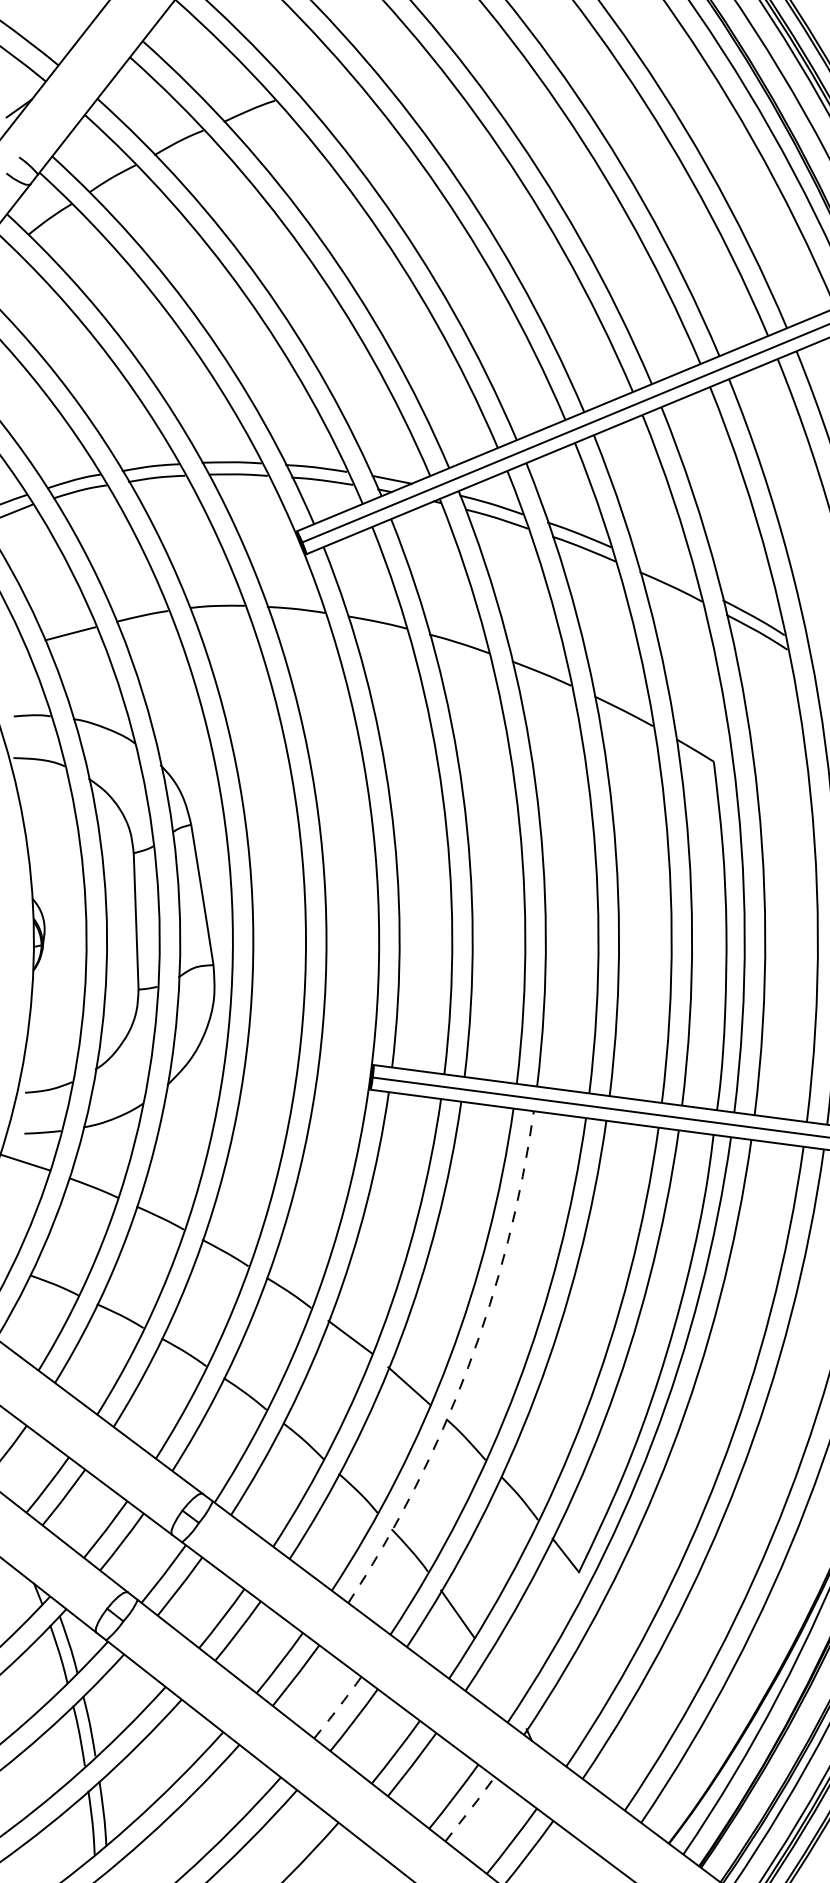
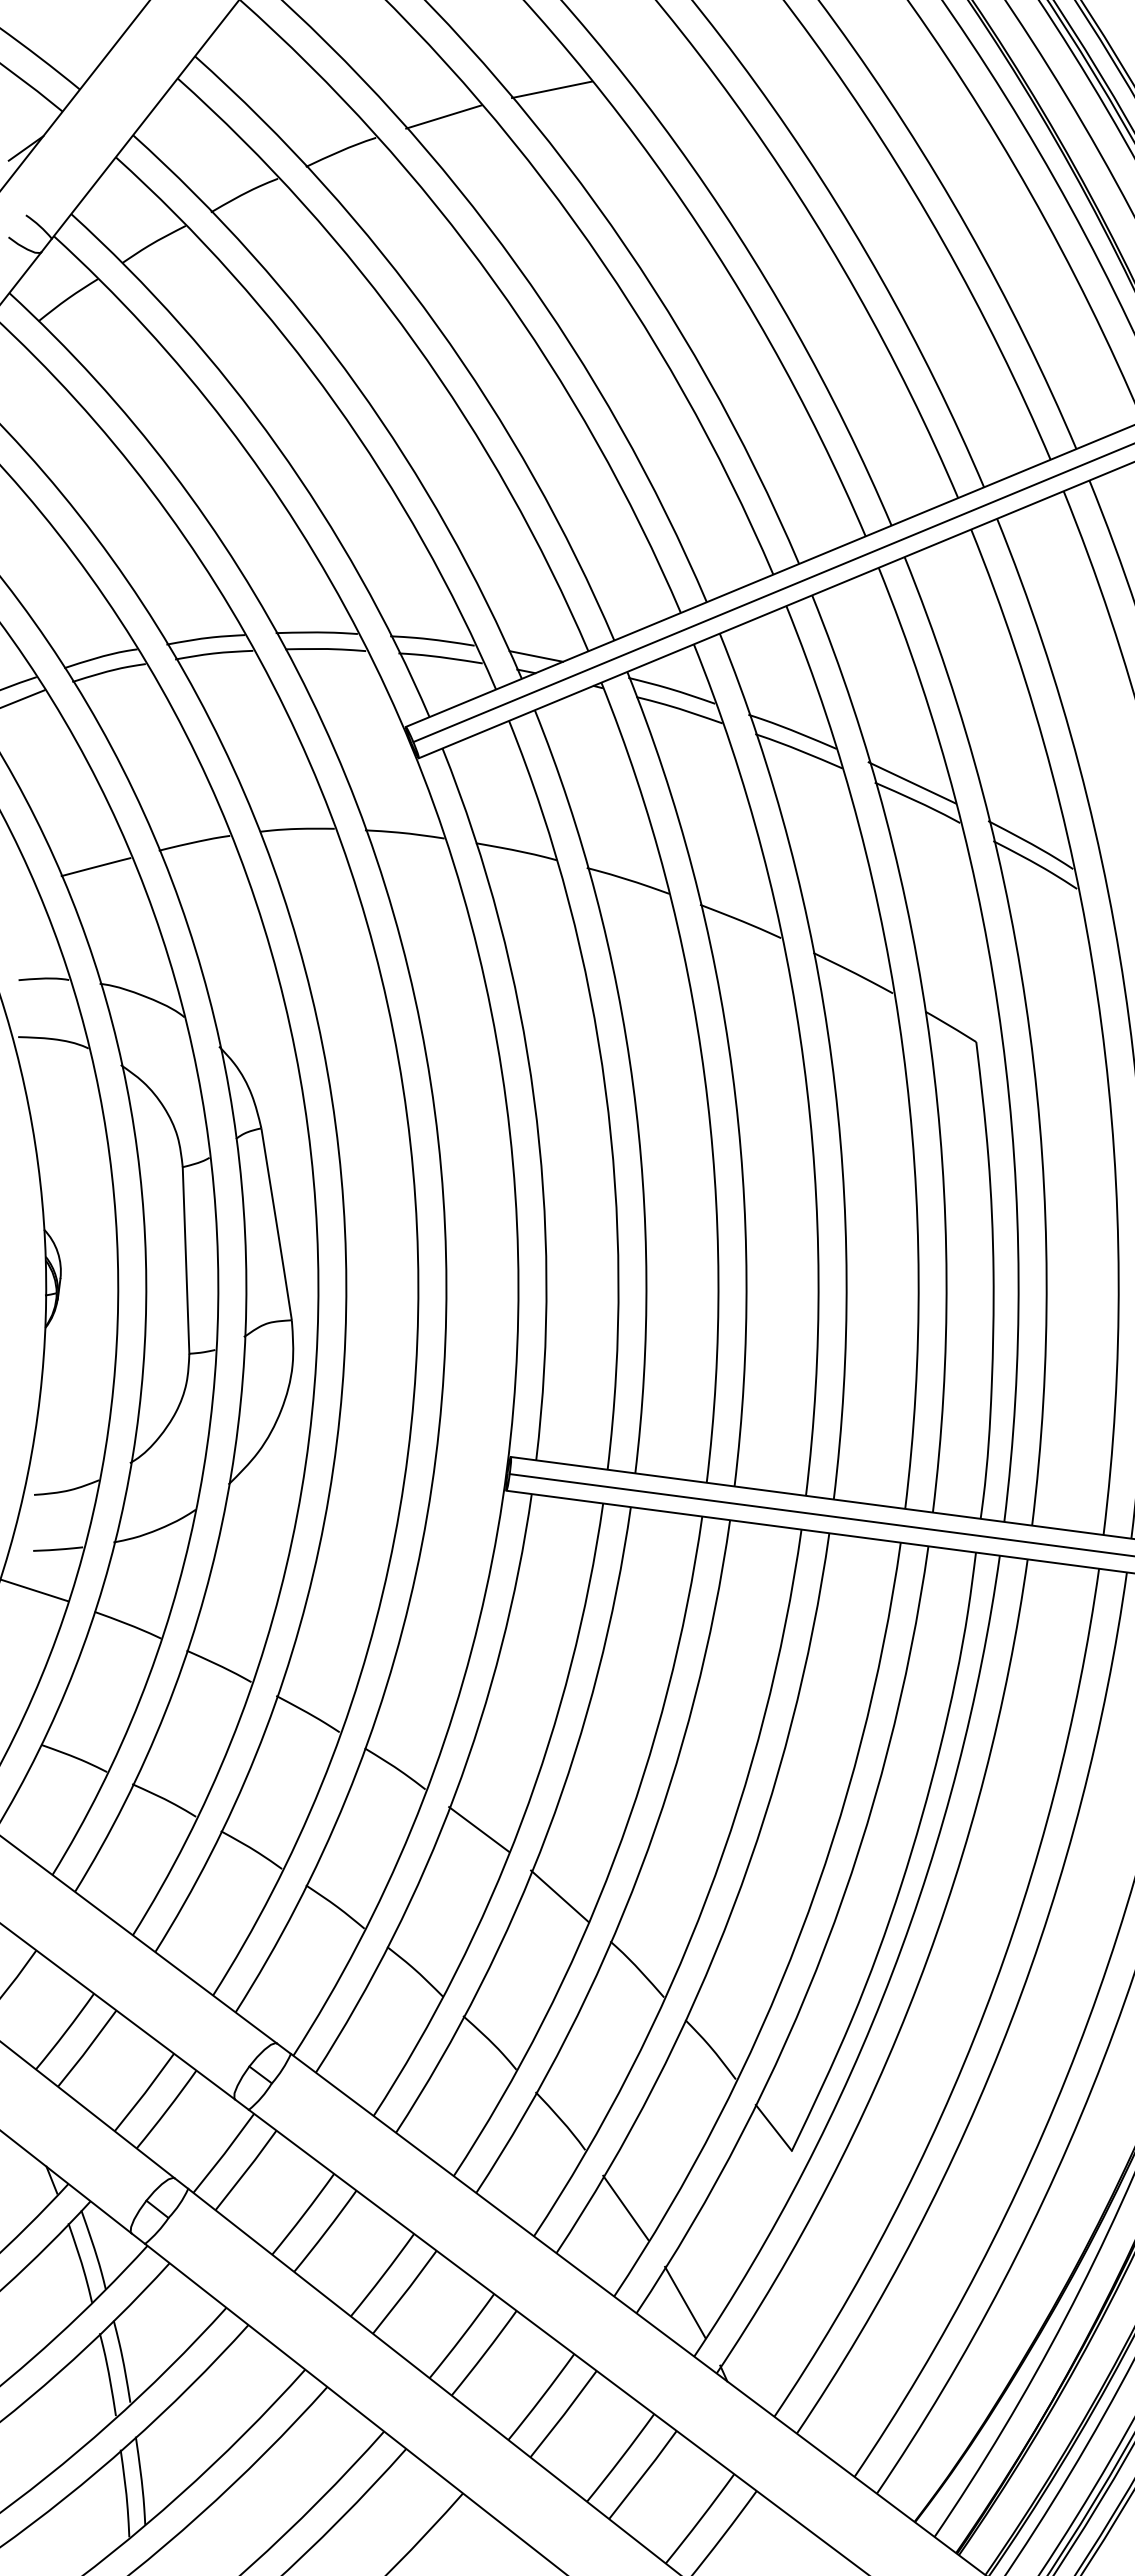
line: (403, 65) -> (551, 89), added
line: (324, 85) -> (443, 116), added
line: (666, 571) -> (911, 782), added
arc: (468, 1367) -> (640, 1870), dashed -> solid
line: (501, 1683) -> (685, 2302), added
arc: (338, 1707) -> (462, 2336), dashed -> solid
line: (471, 1808) -> (644, 2474), dashed -> solid

